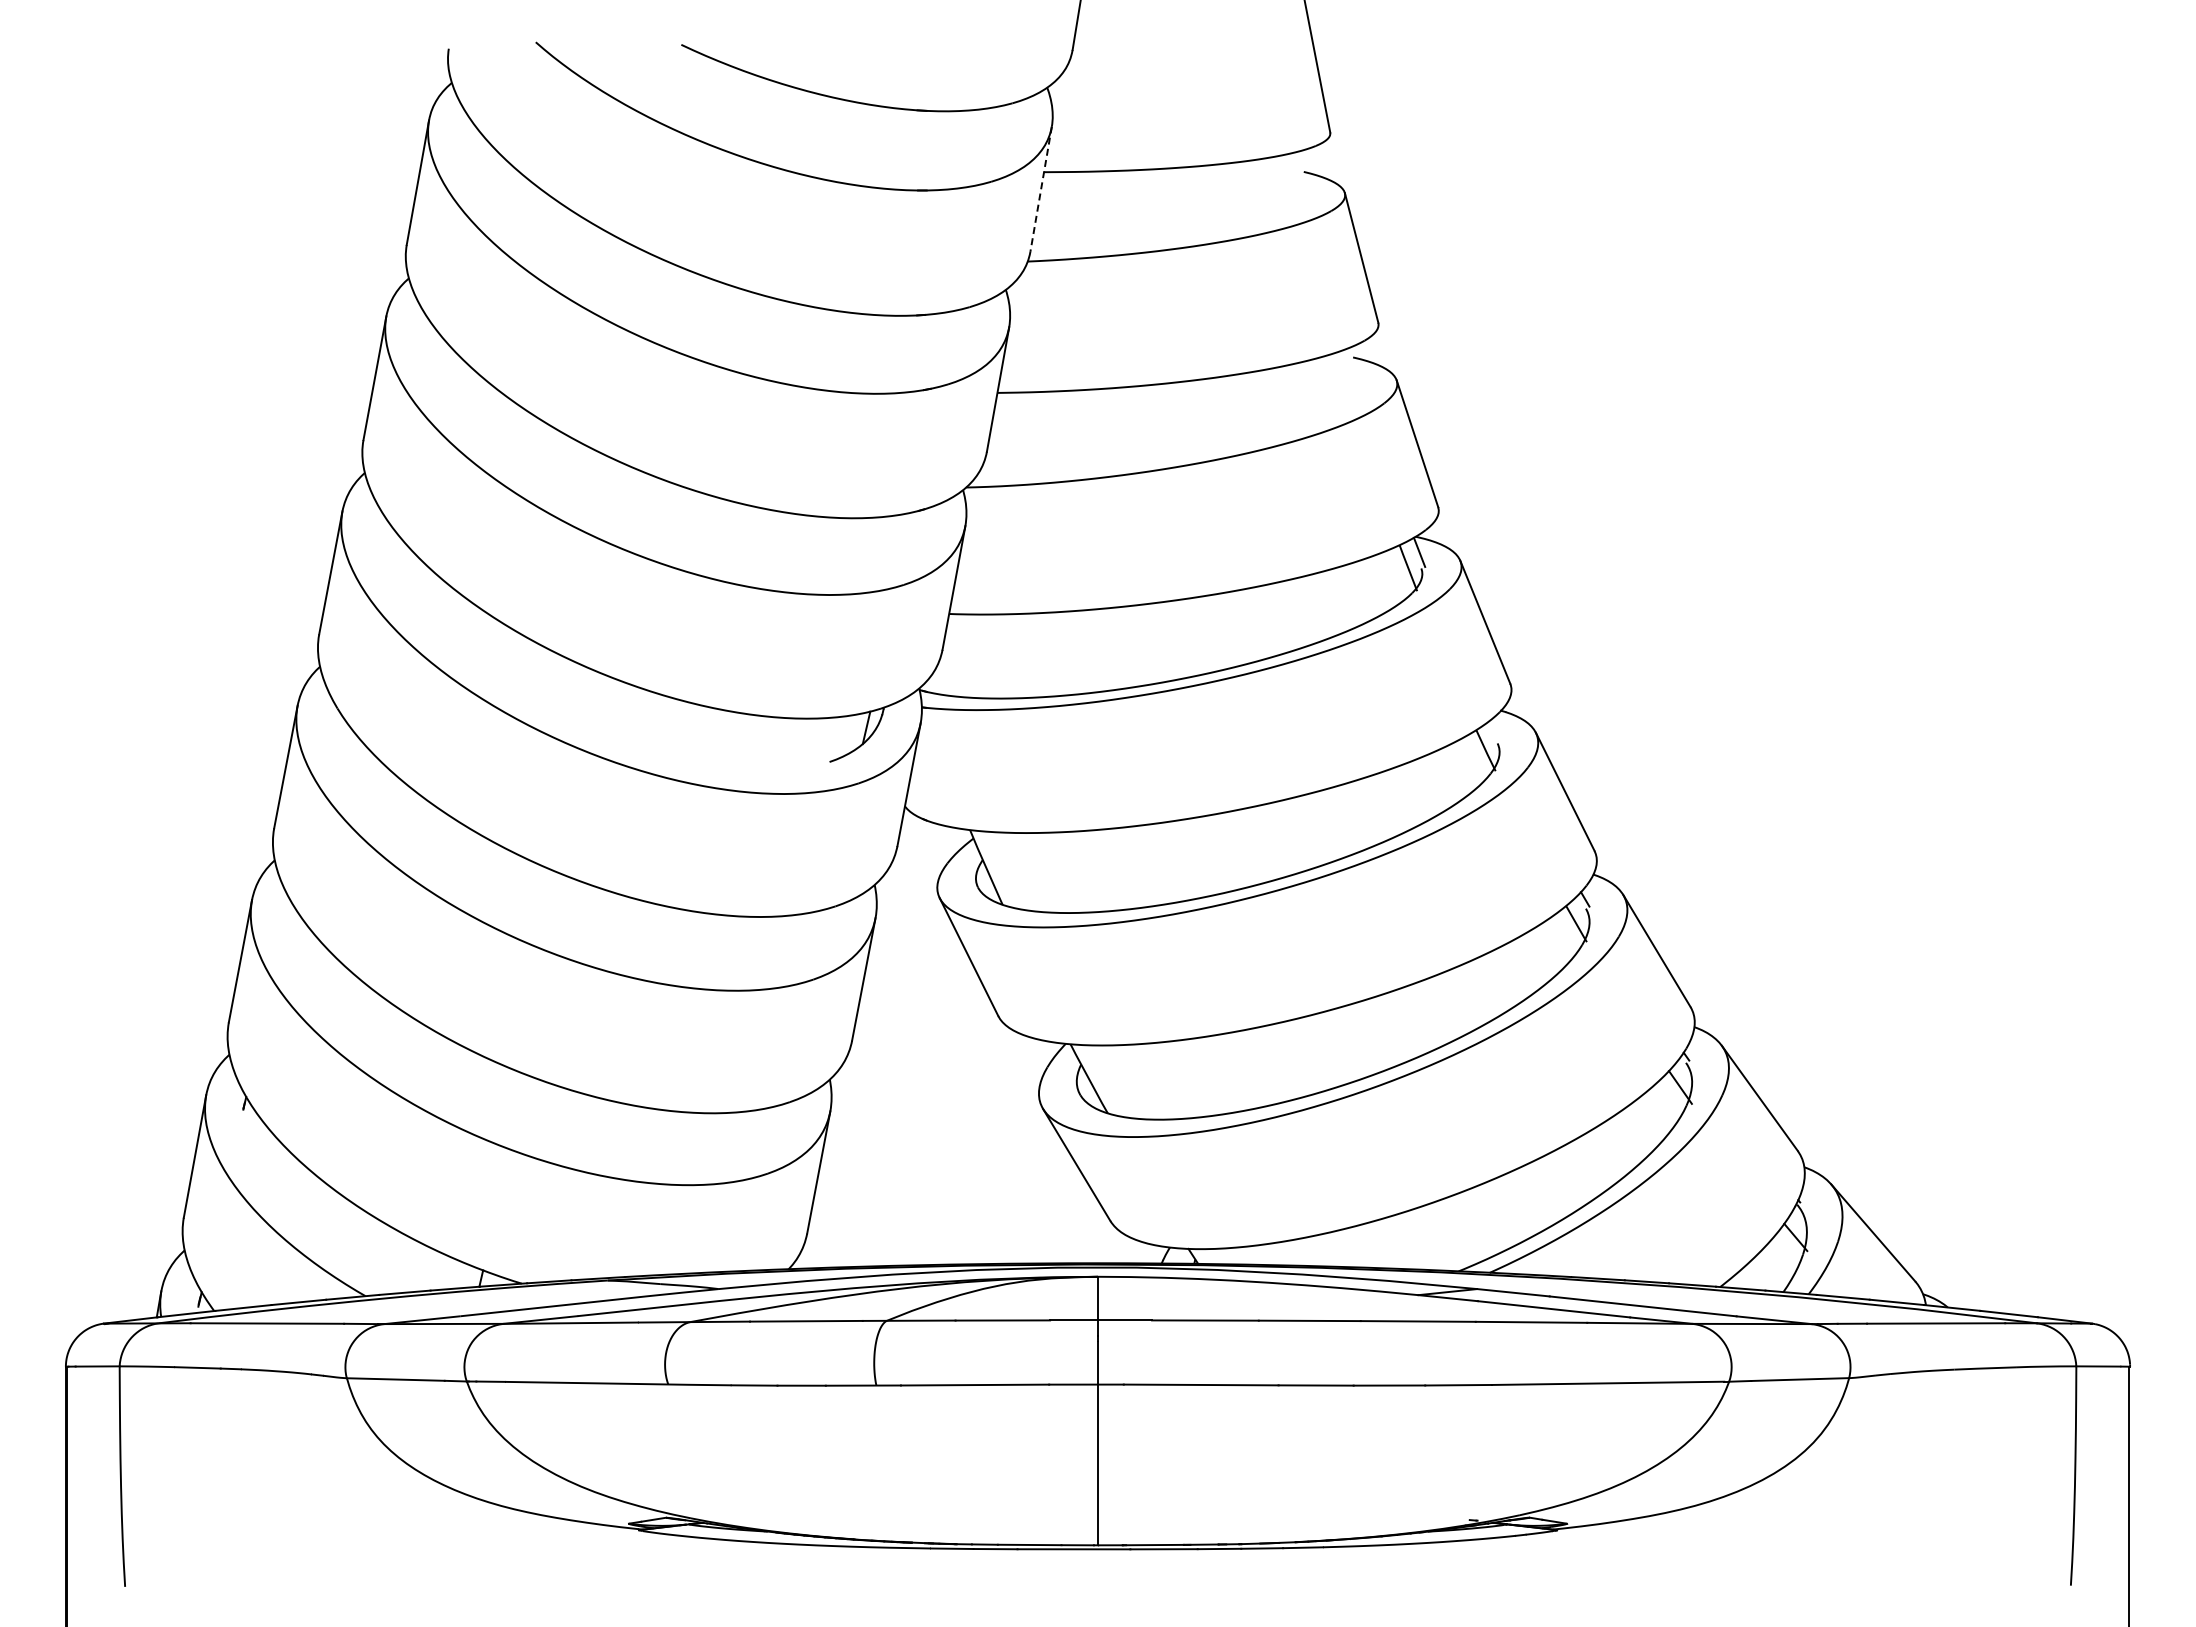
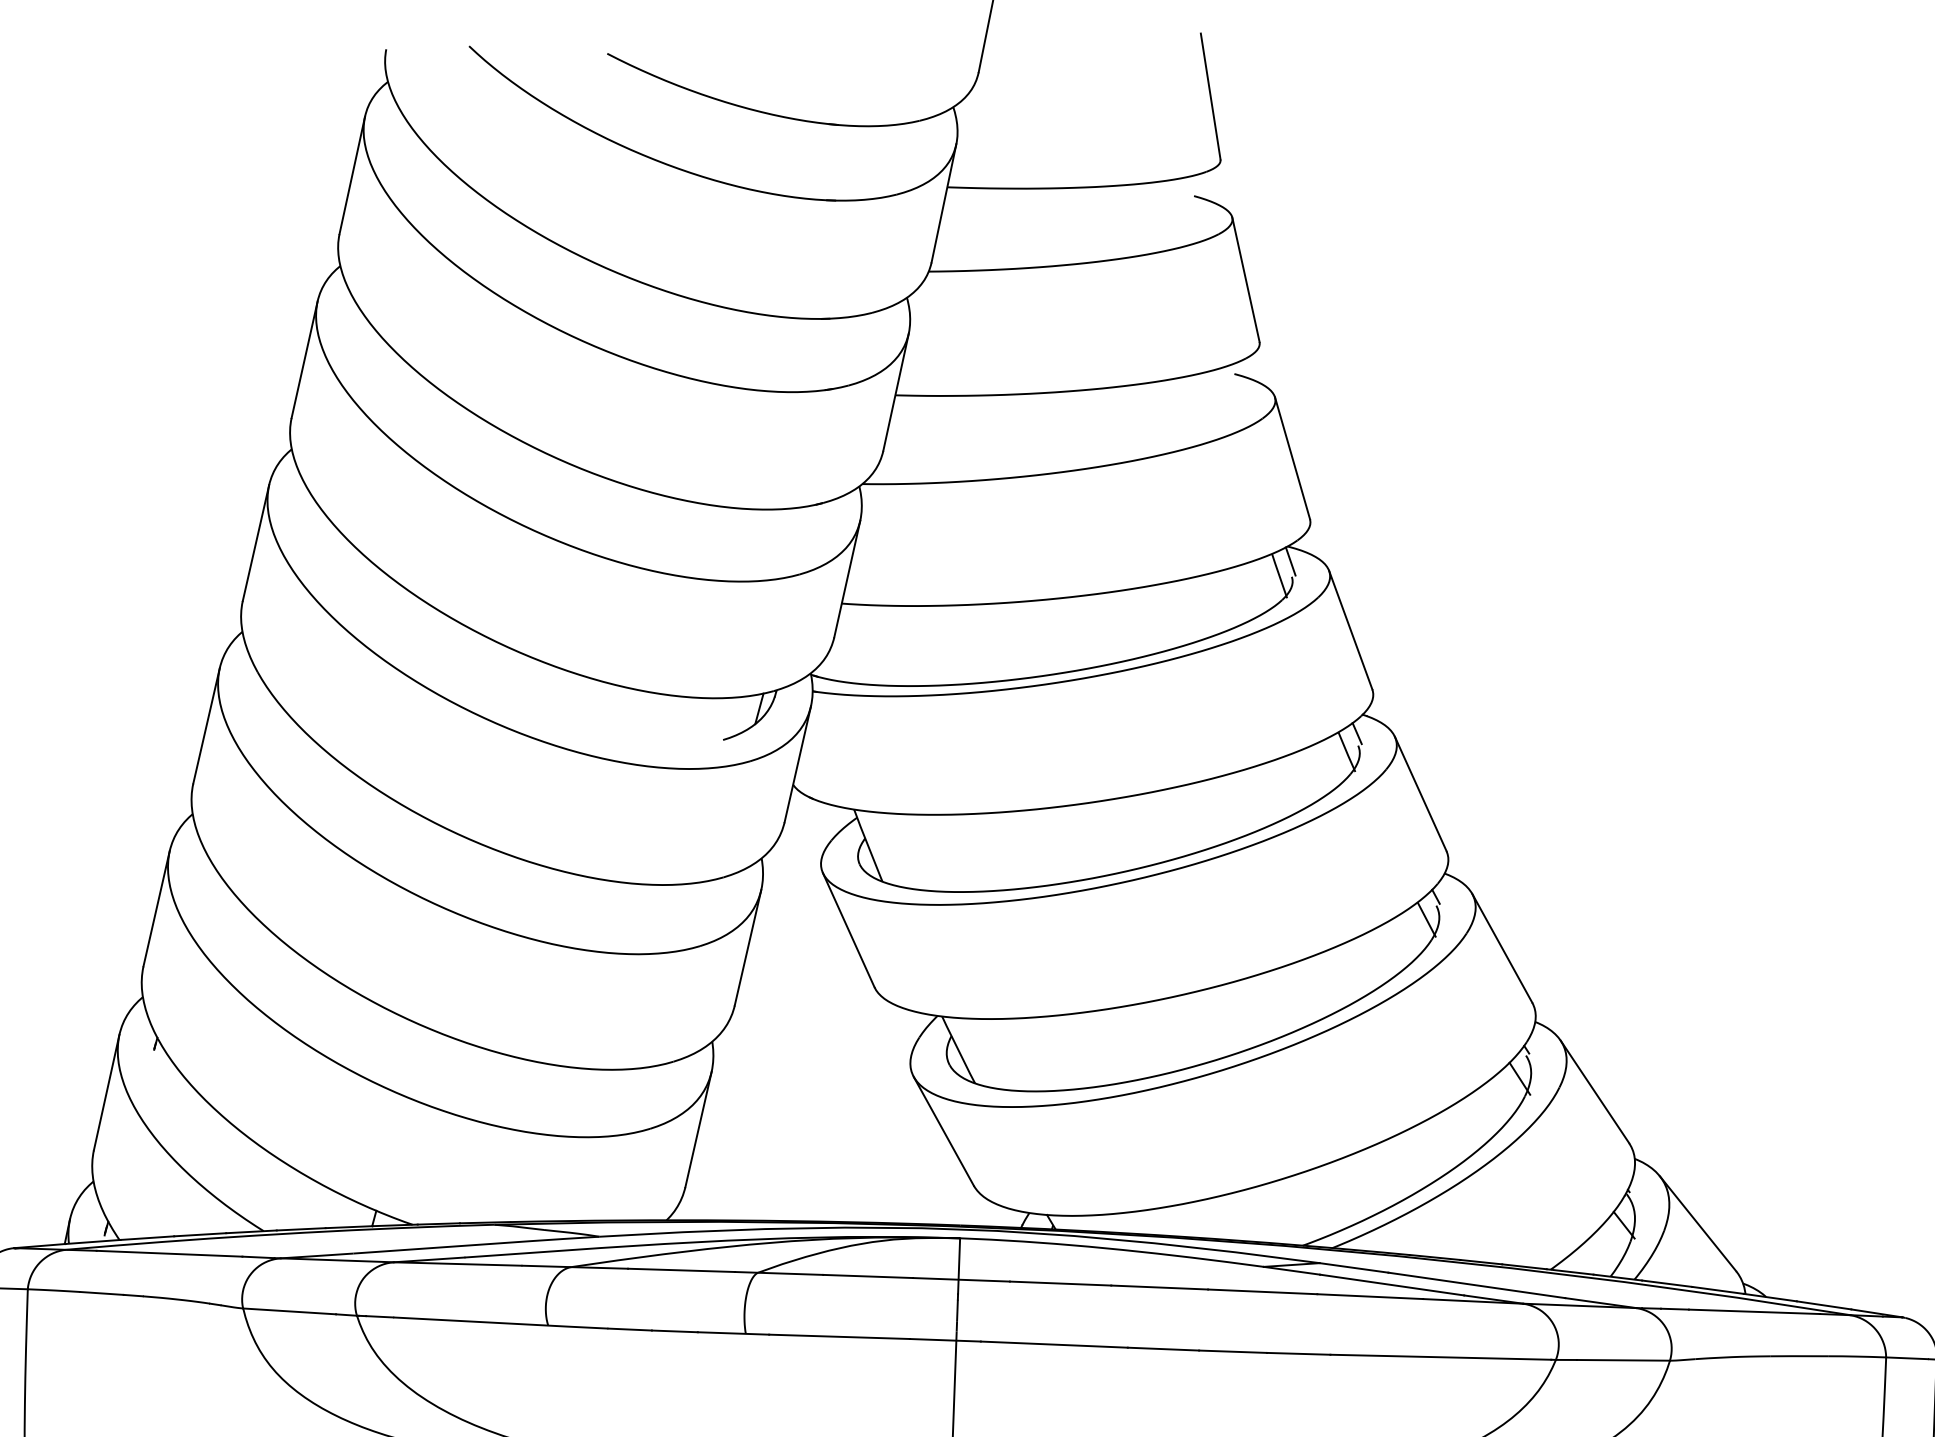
line: (1041, 189) -> (944, 203), dashed -> solid
line: (1495, 730) -> (1356, 733), added

